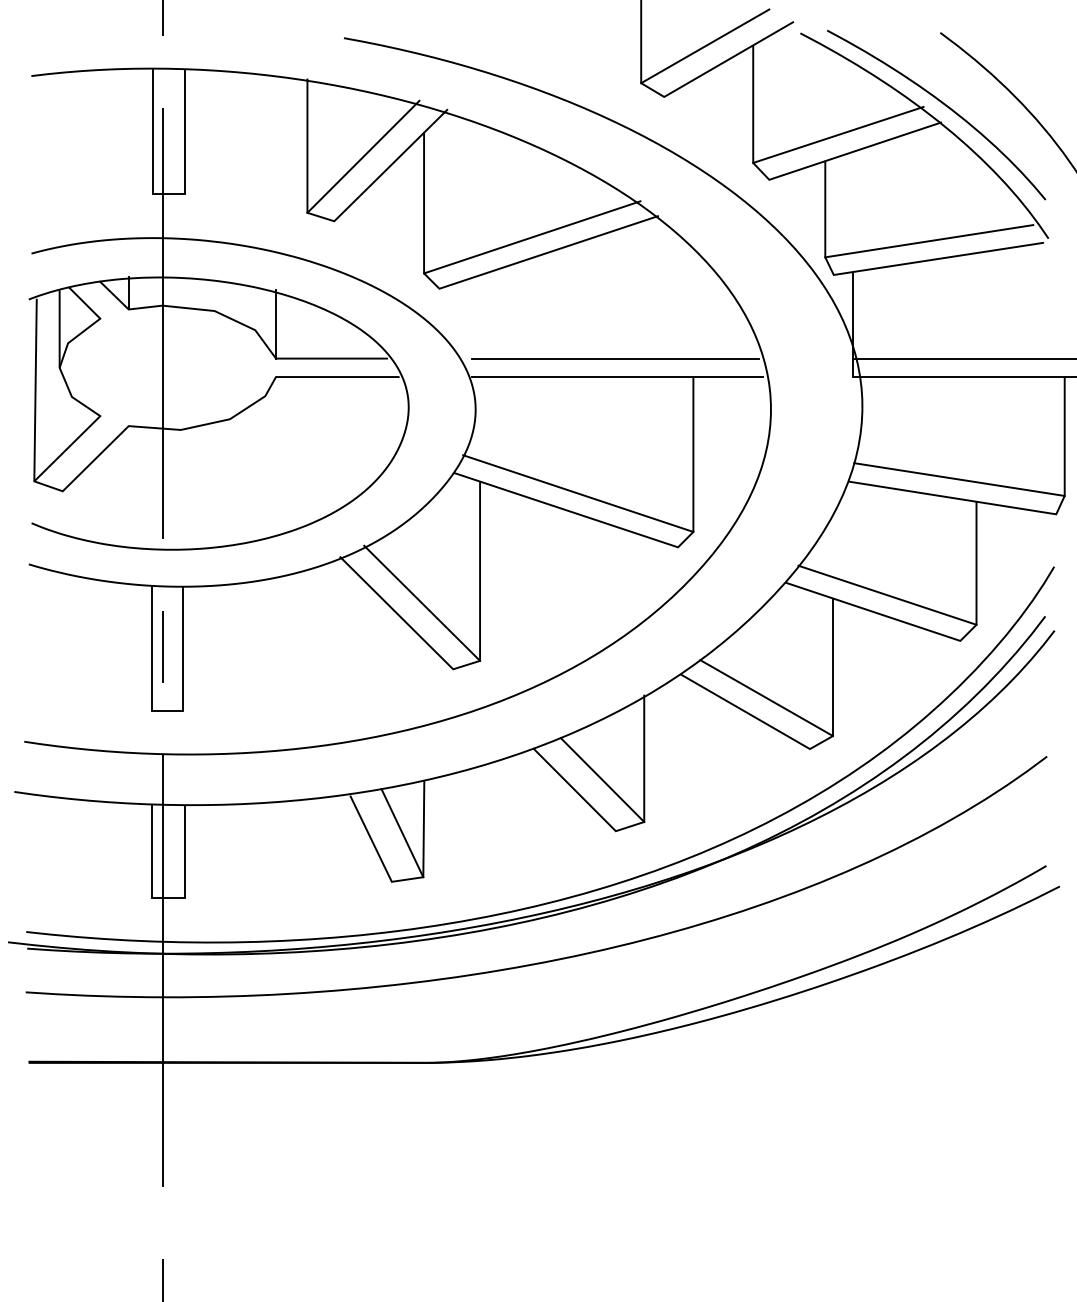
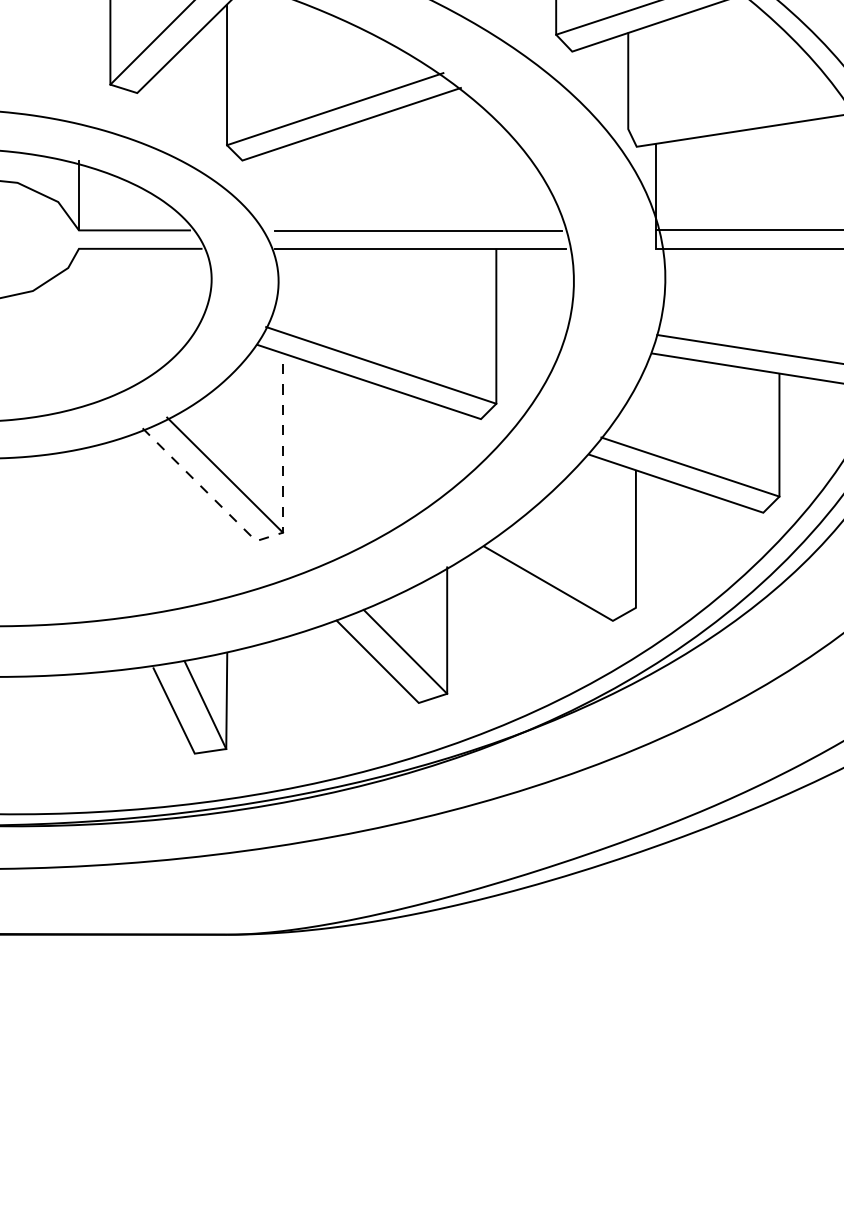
line: (929, 241) -> (732, 113), removed
line: (475, 662) -> (278, 534), solid -> dashed
line: (766, 698) -> (569, 570), removed

